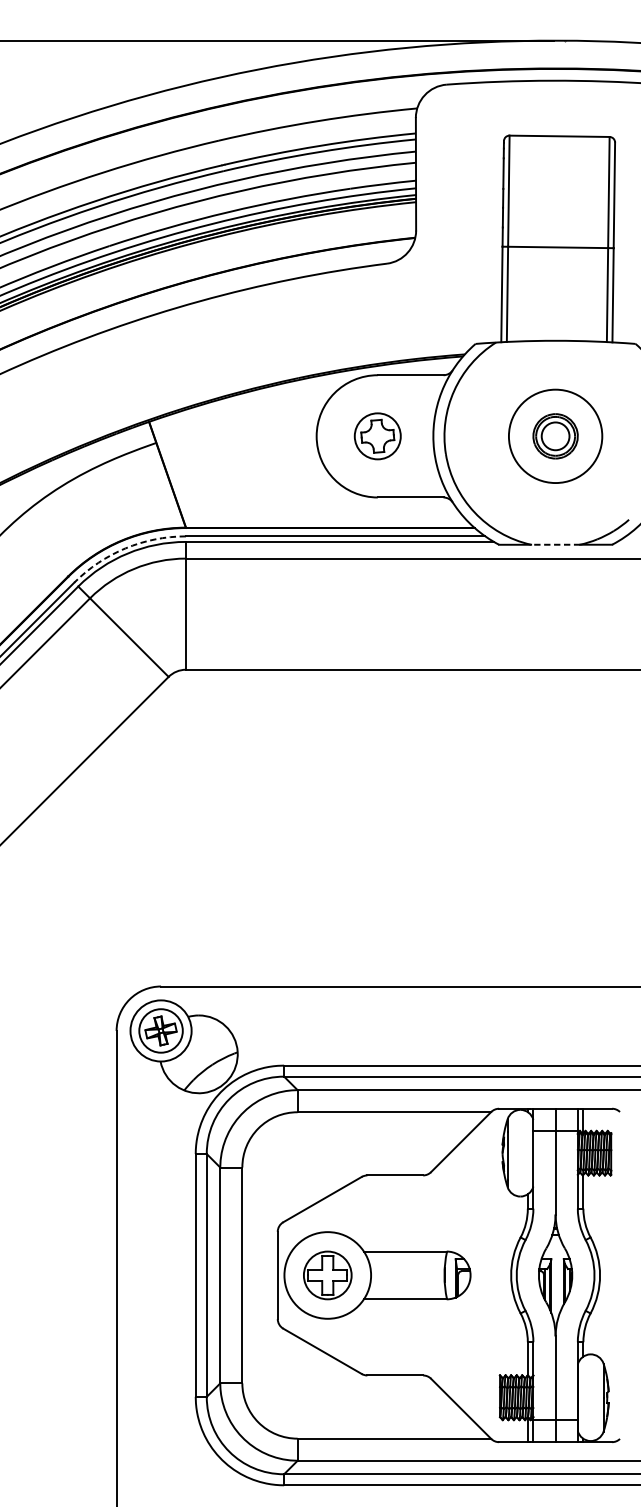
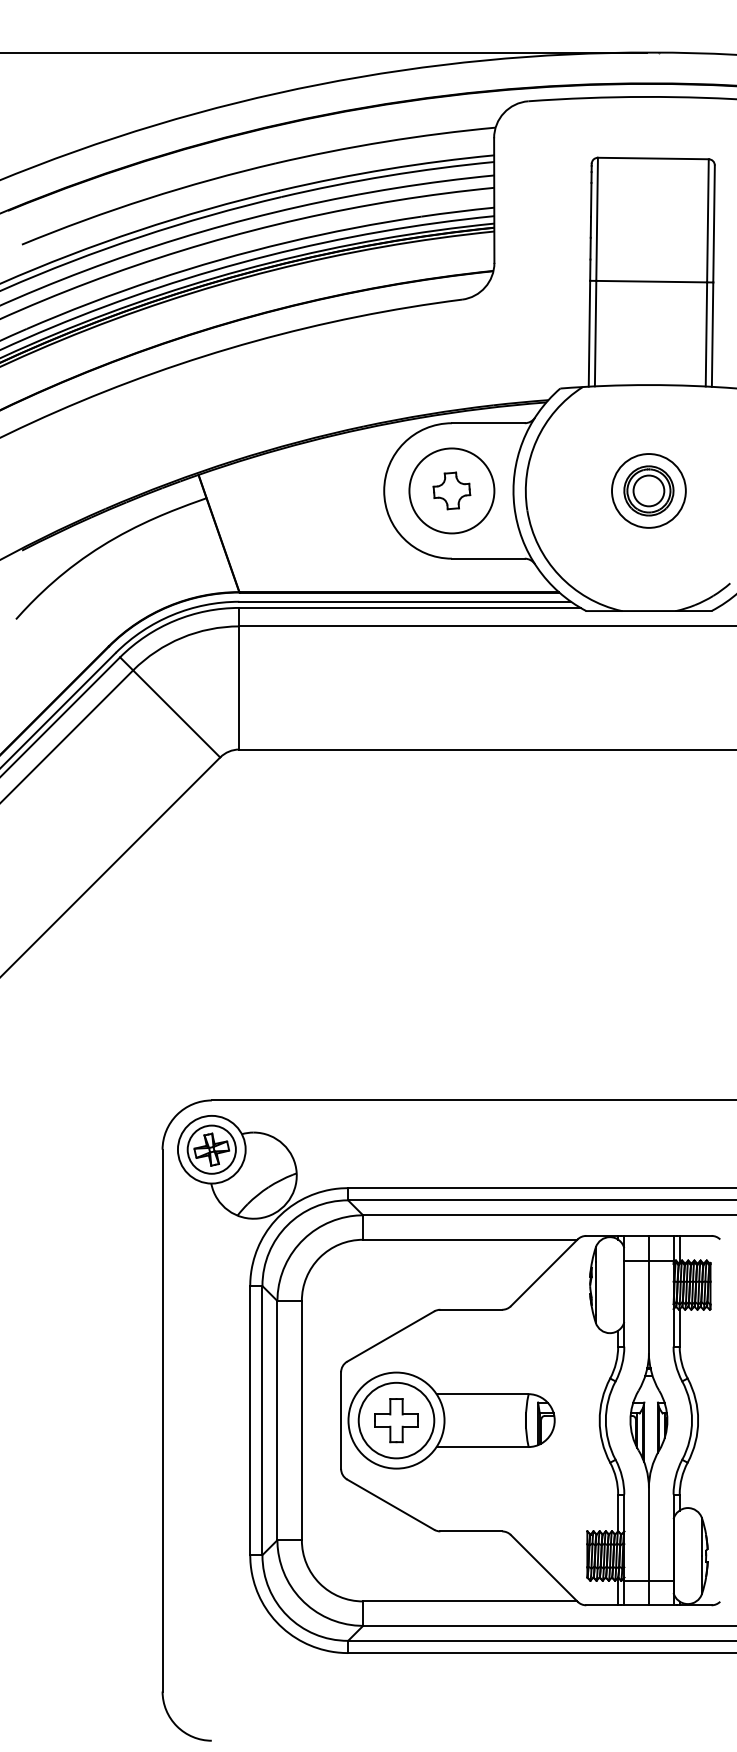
circle: (377, 435) -> (451, 490), size x1.67
circle: (555, 435) -> (648, 490), size x0.71
line: (555, 545) -> (648, 611), dashed -> solid
arc: (125, 548) -> (172, 615), dashed -> solid
circle: (327, 1275) -> (396, 1420), size x1.43

